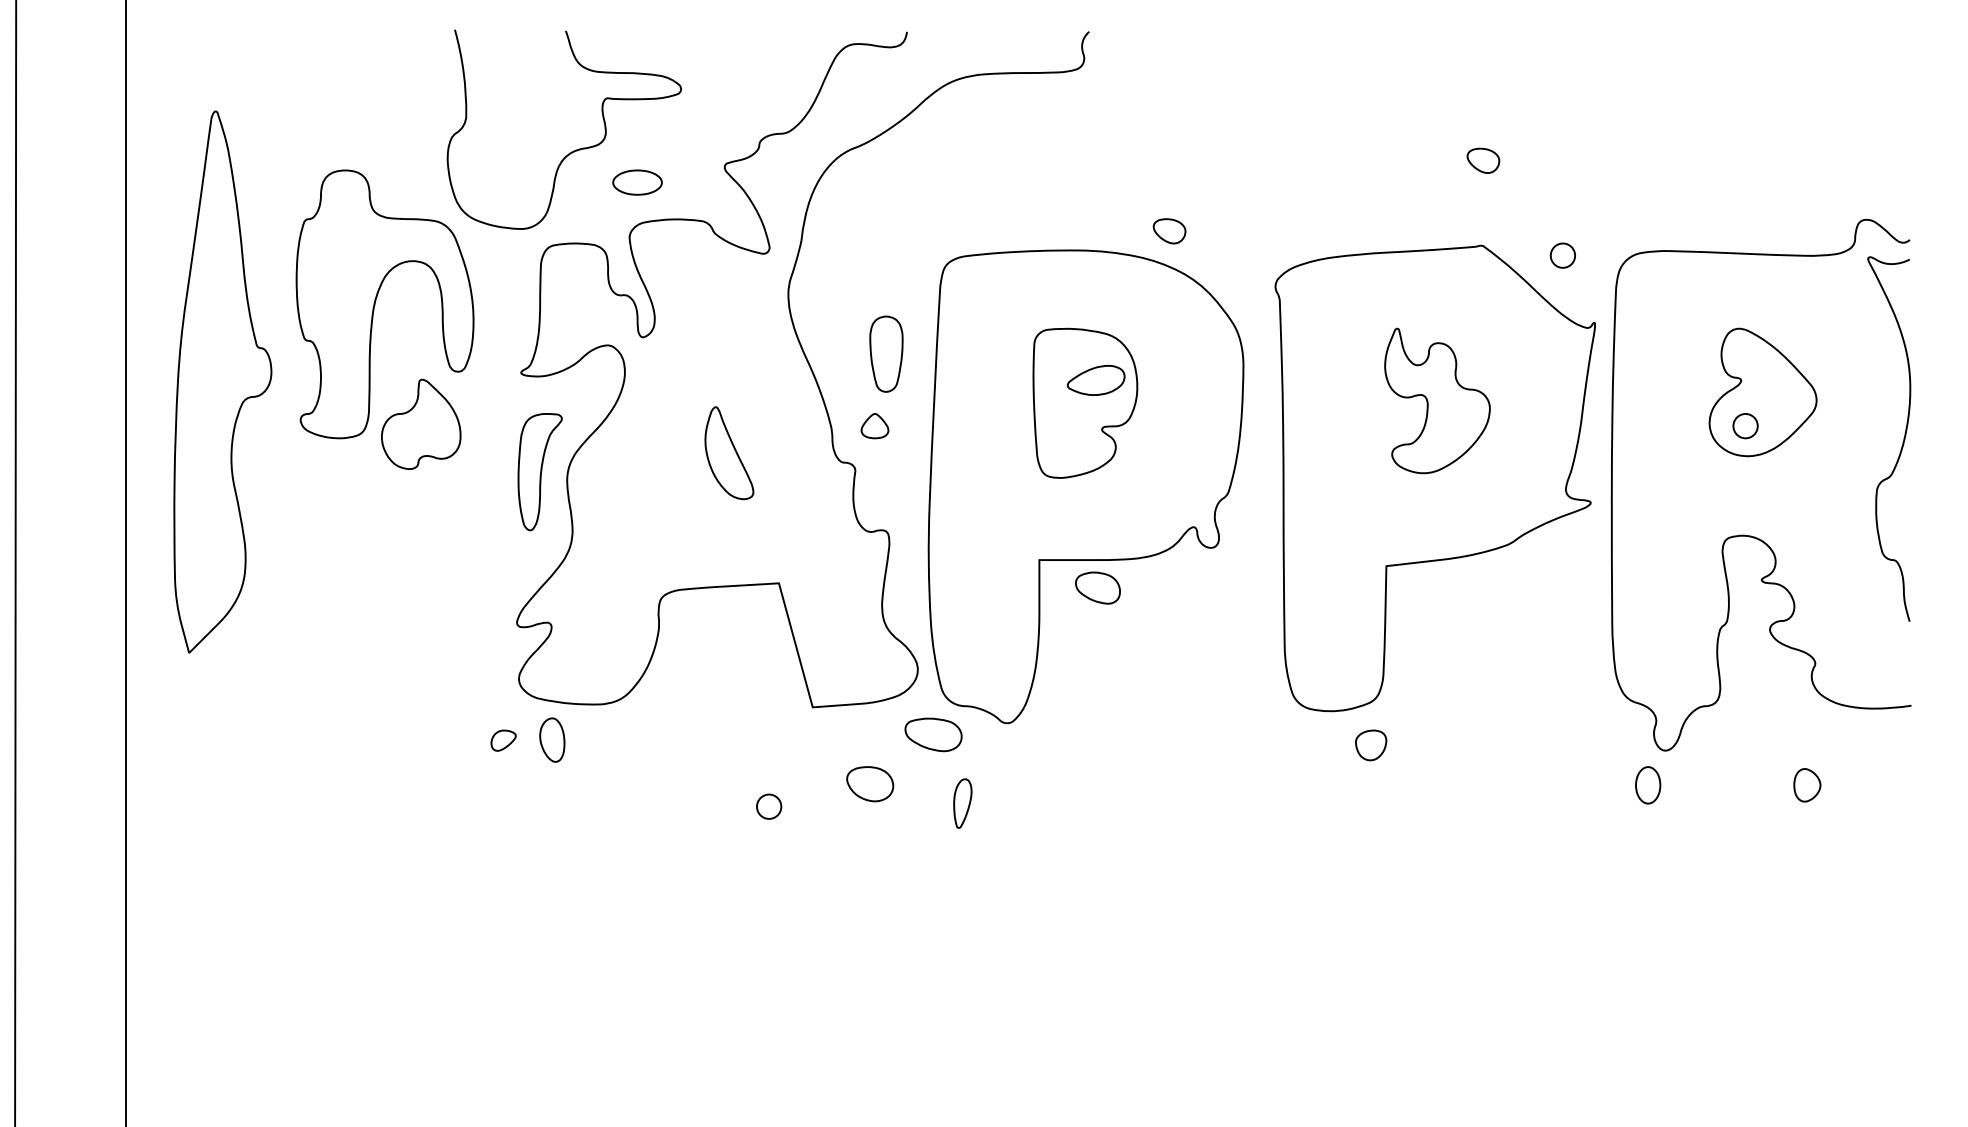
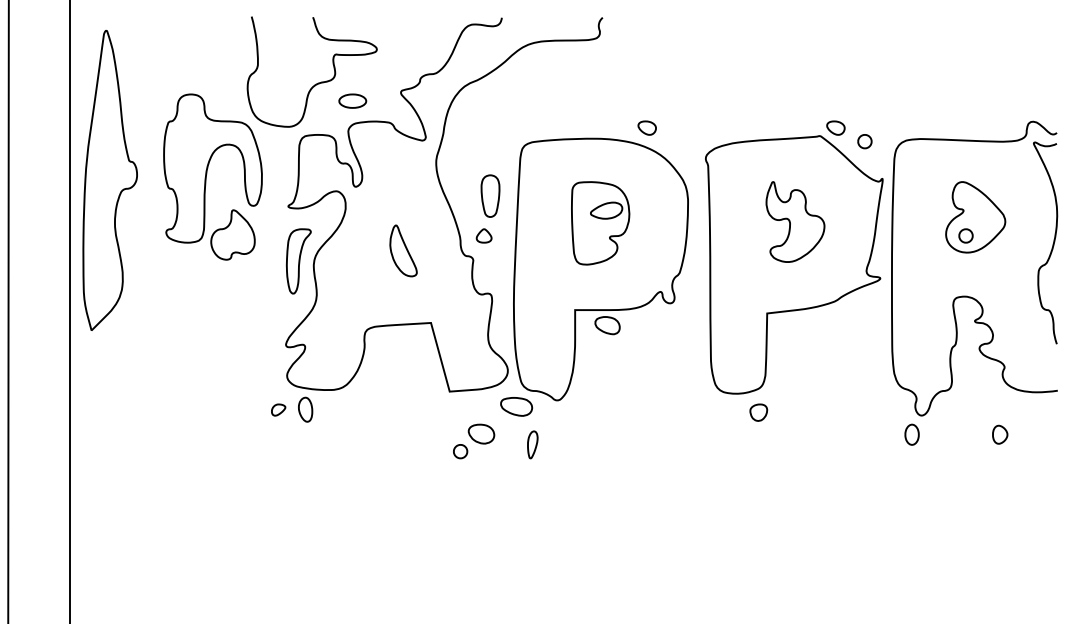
part: (1482, 159) -> (835, 127), moved
part: (221, 381) -> (109, 180), moved
part: (768, 806) -> (460, 451), moved

